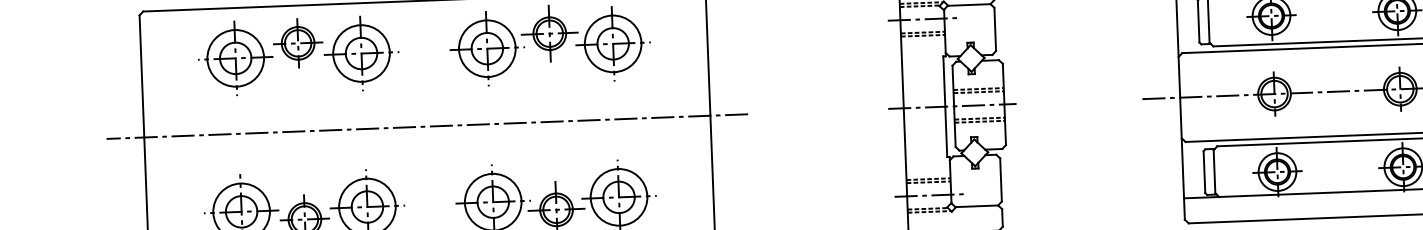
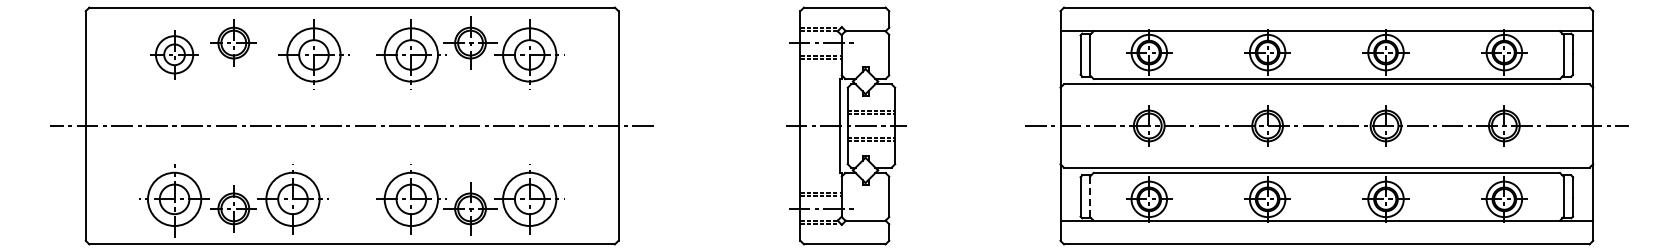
part: (361, 53) -> (313, 54), moved
part: (235, 57) -> (174, 54), size x0.7
line: (1214, 172) -> (1090, 197), solid -> dashed

